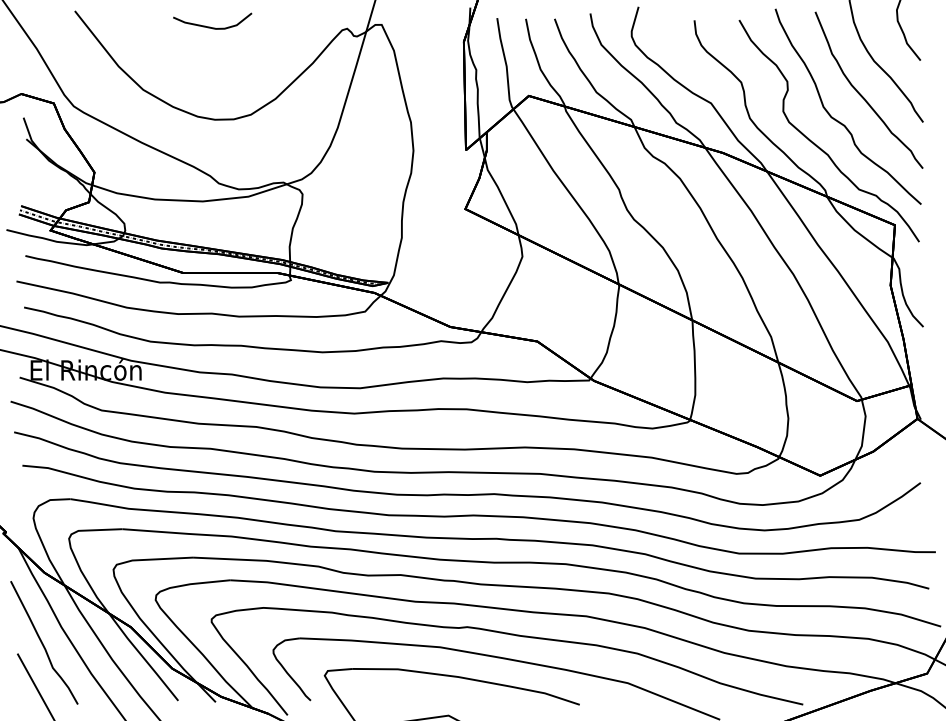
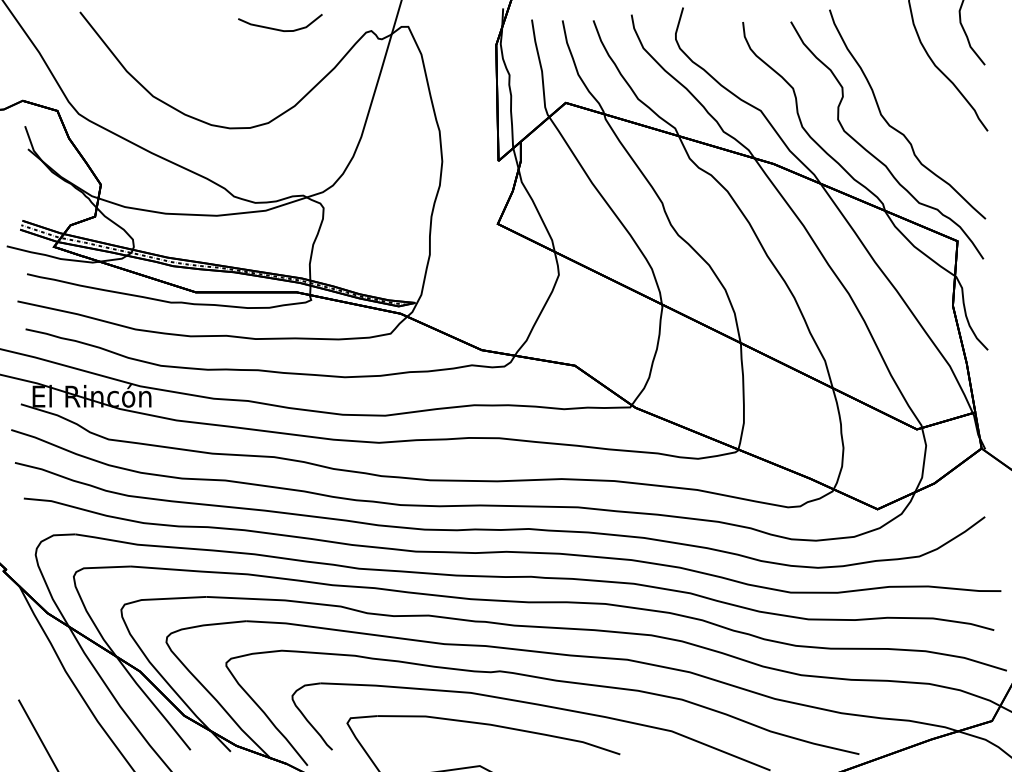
curve: (209, 26) -> (277, 28), moved
curve: (862, 95) -> (922, 102), removed
curve: (42, 643) -> (45, 688), removed

